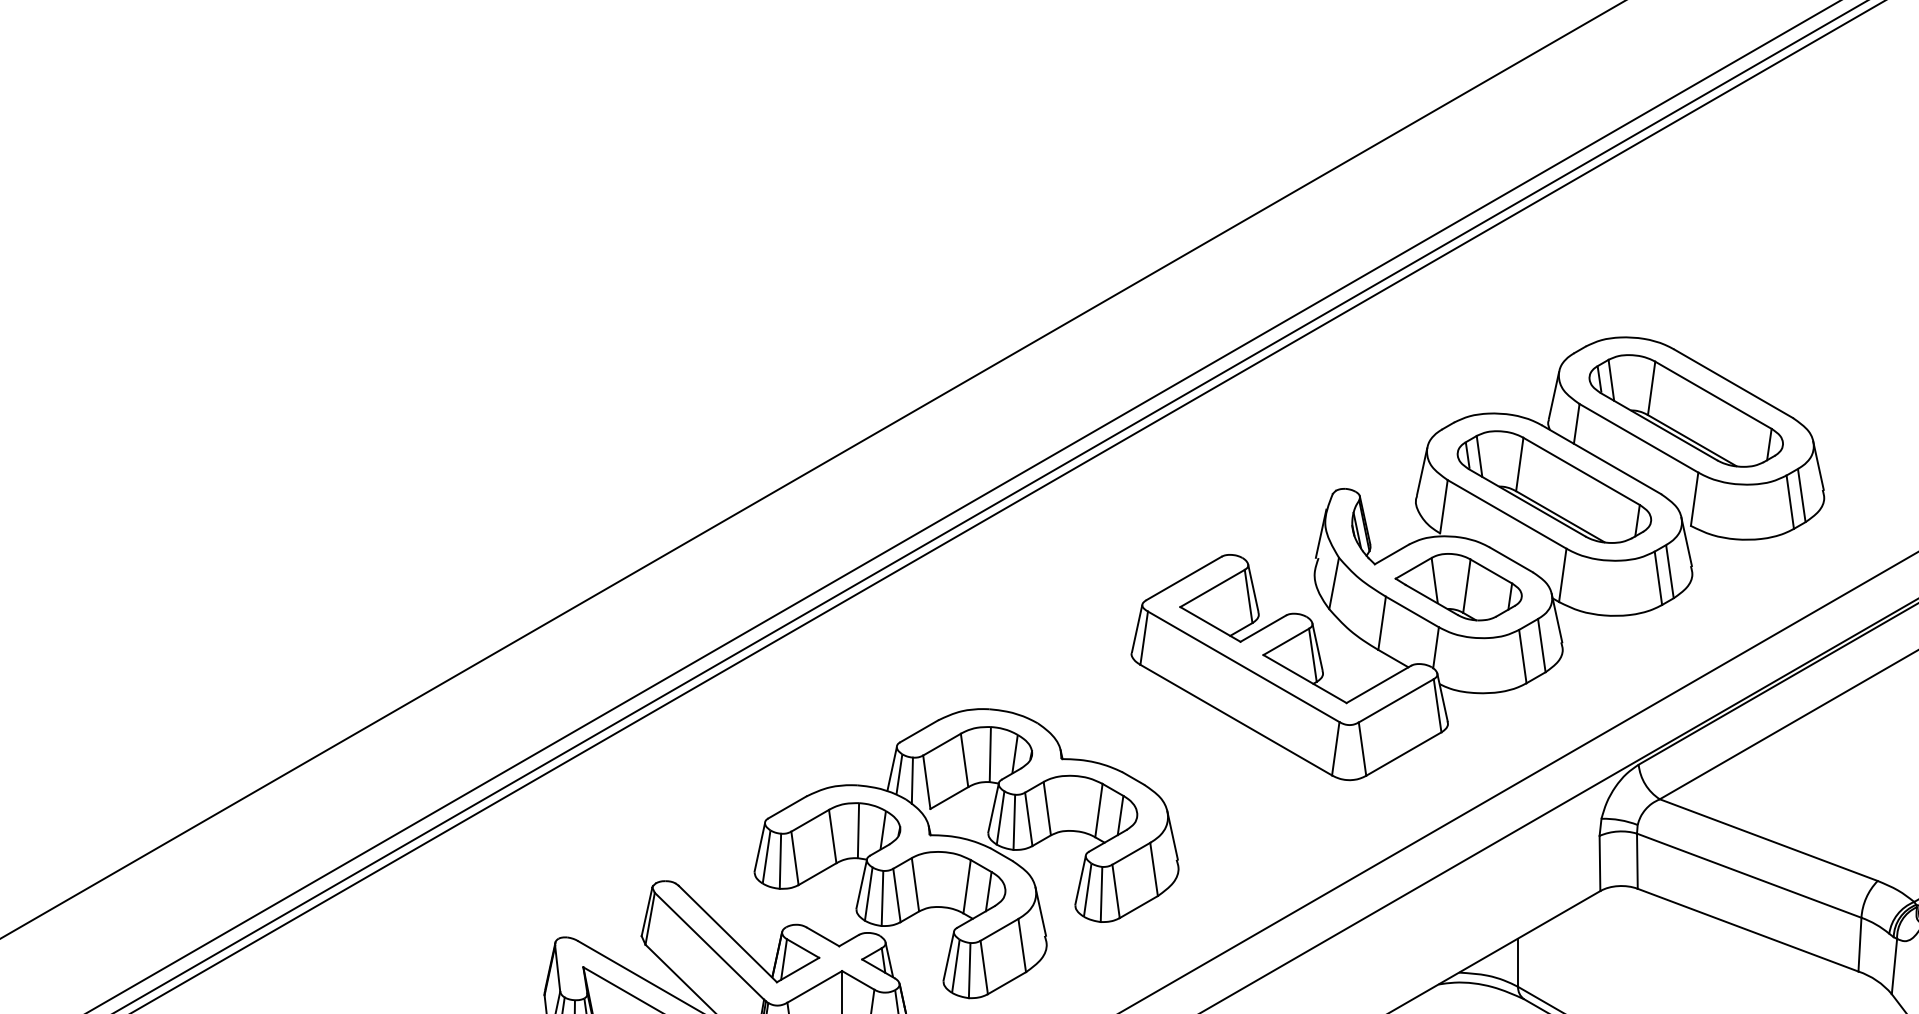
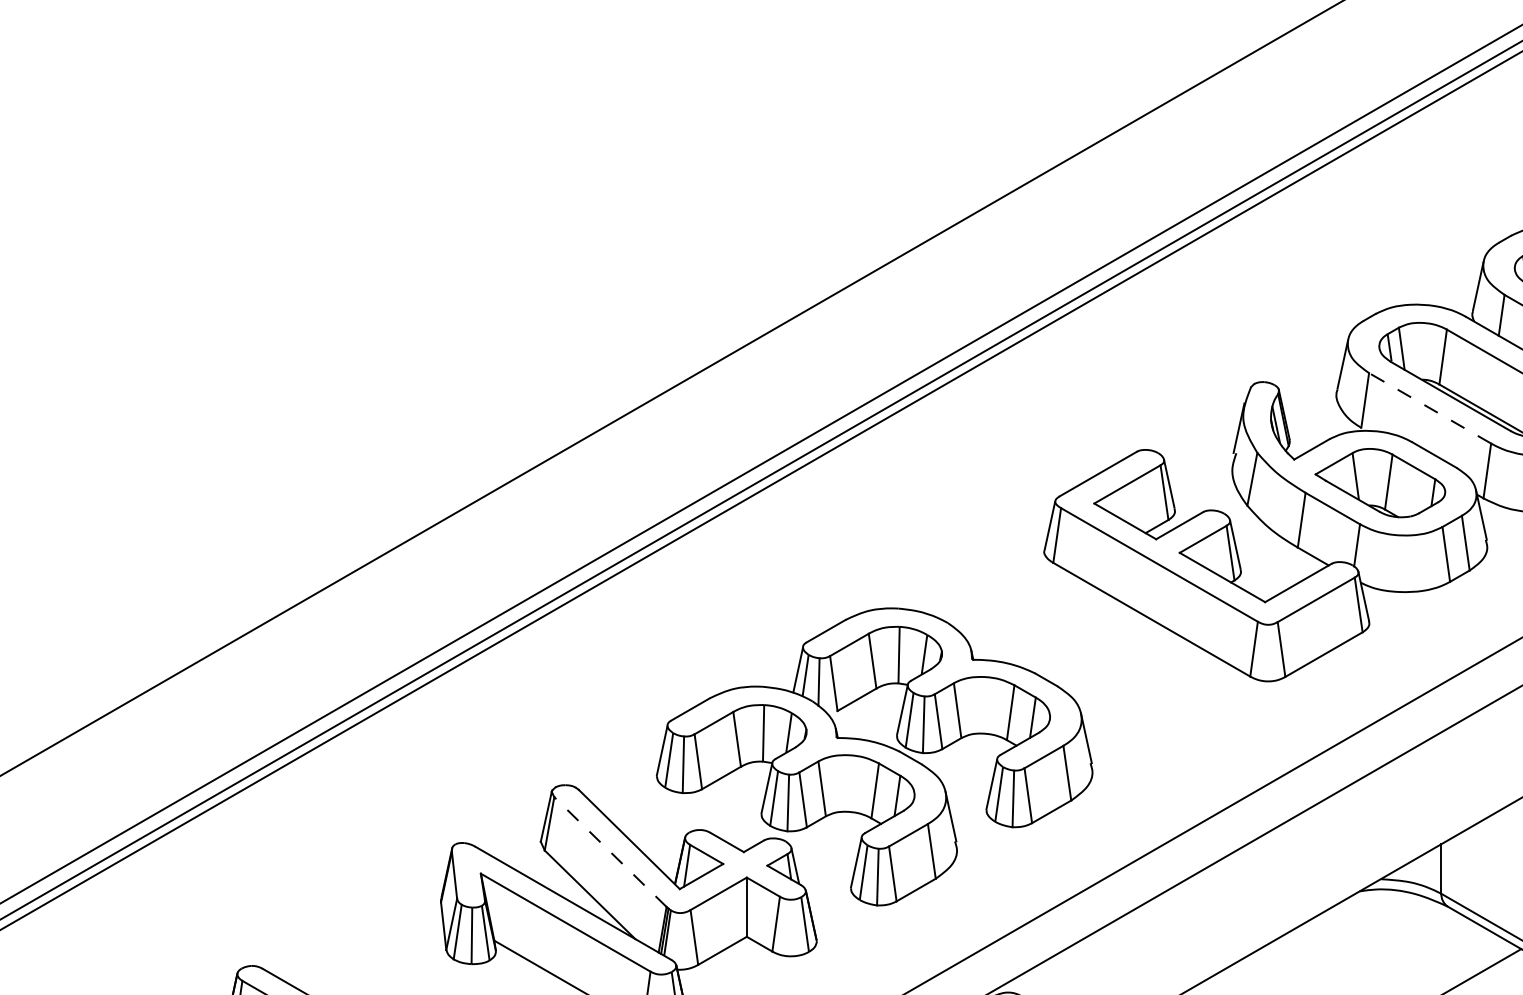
line: (1507, 514) -> (1430, 408), solid -> dashed
line: (709, 945) -> (610, 851), solid -> dashed

